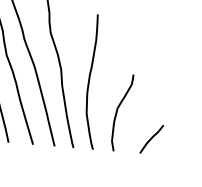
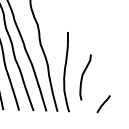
curve: (119, 111) -> (83, 76), moved

